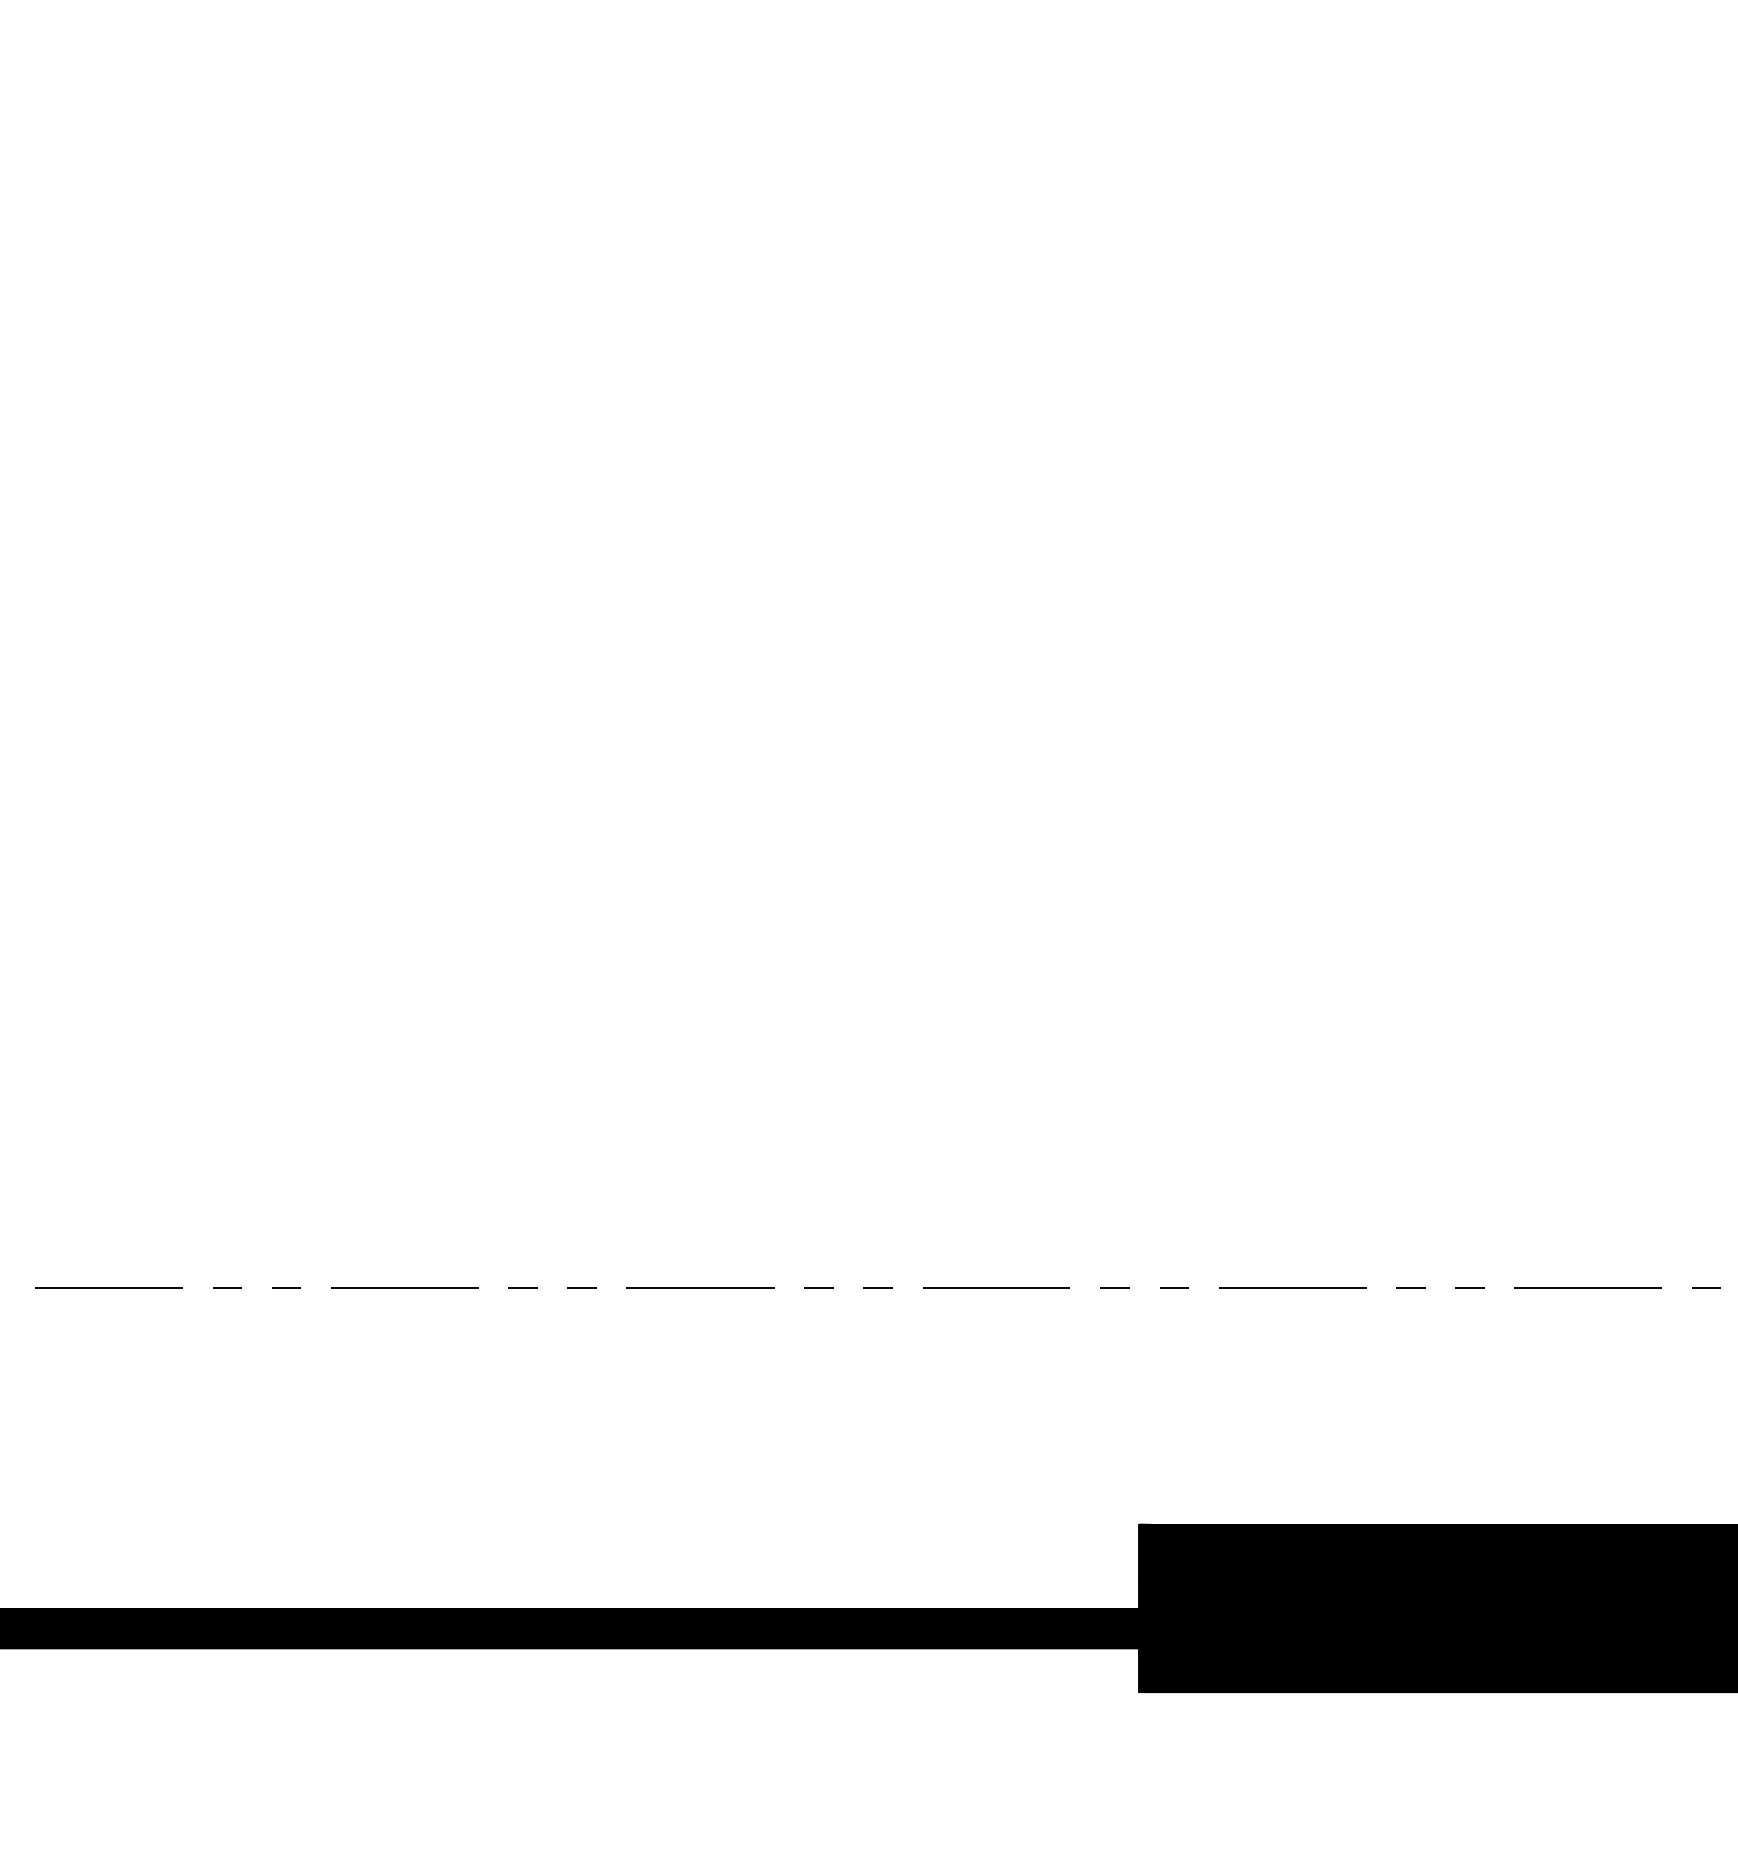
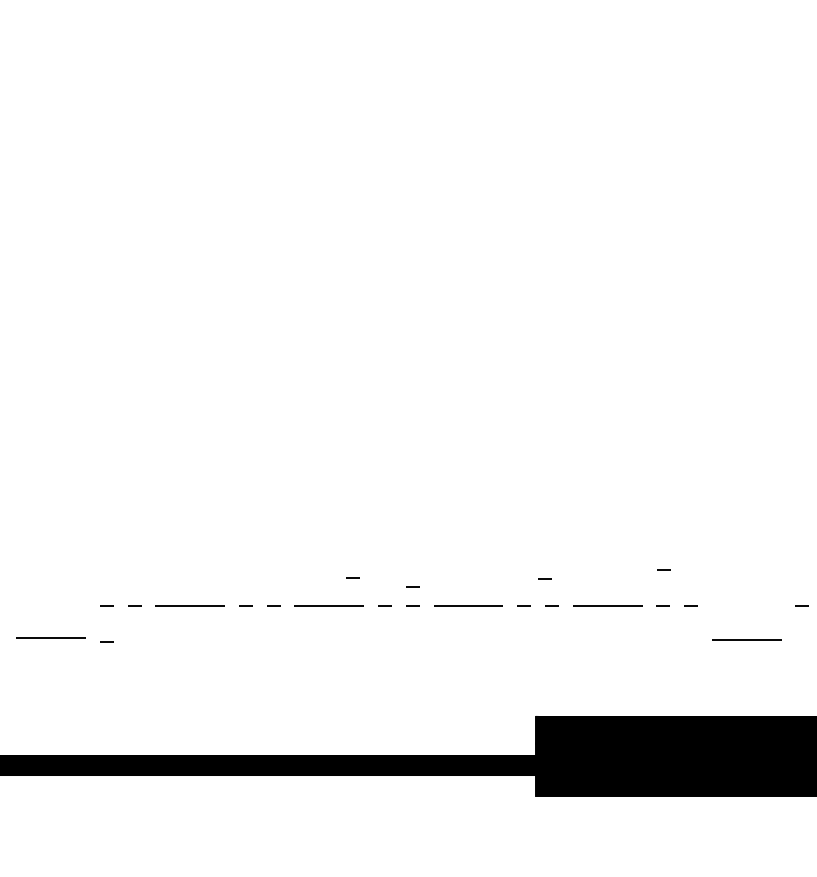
line: (1411, 1211) -> (663, 569), added
line: (749, 1228) -> (352, 577), added
line: (1158, 1230) -> (544, 578), added
line: (877, 1247) -> (412, 586), added
line: (107, 1287) -> (50, 637), moved
line: (1587, 1287) -> (746, 639), moved
line: (226, 1364) -> (106, 641), added

